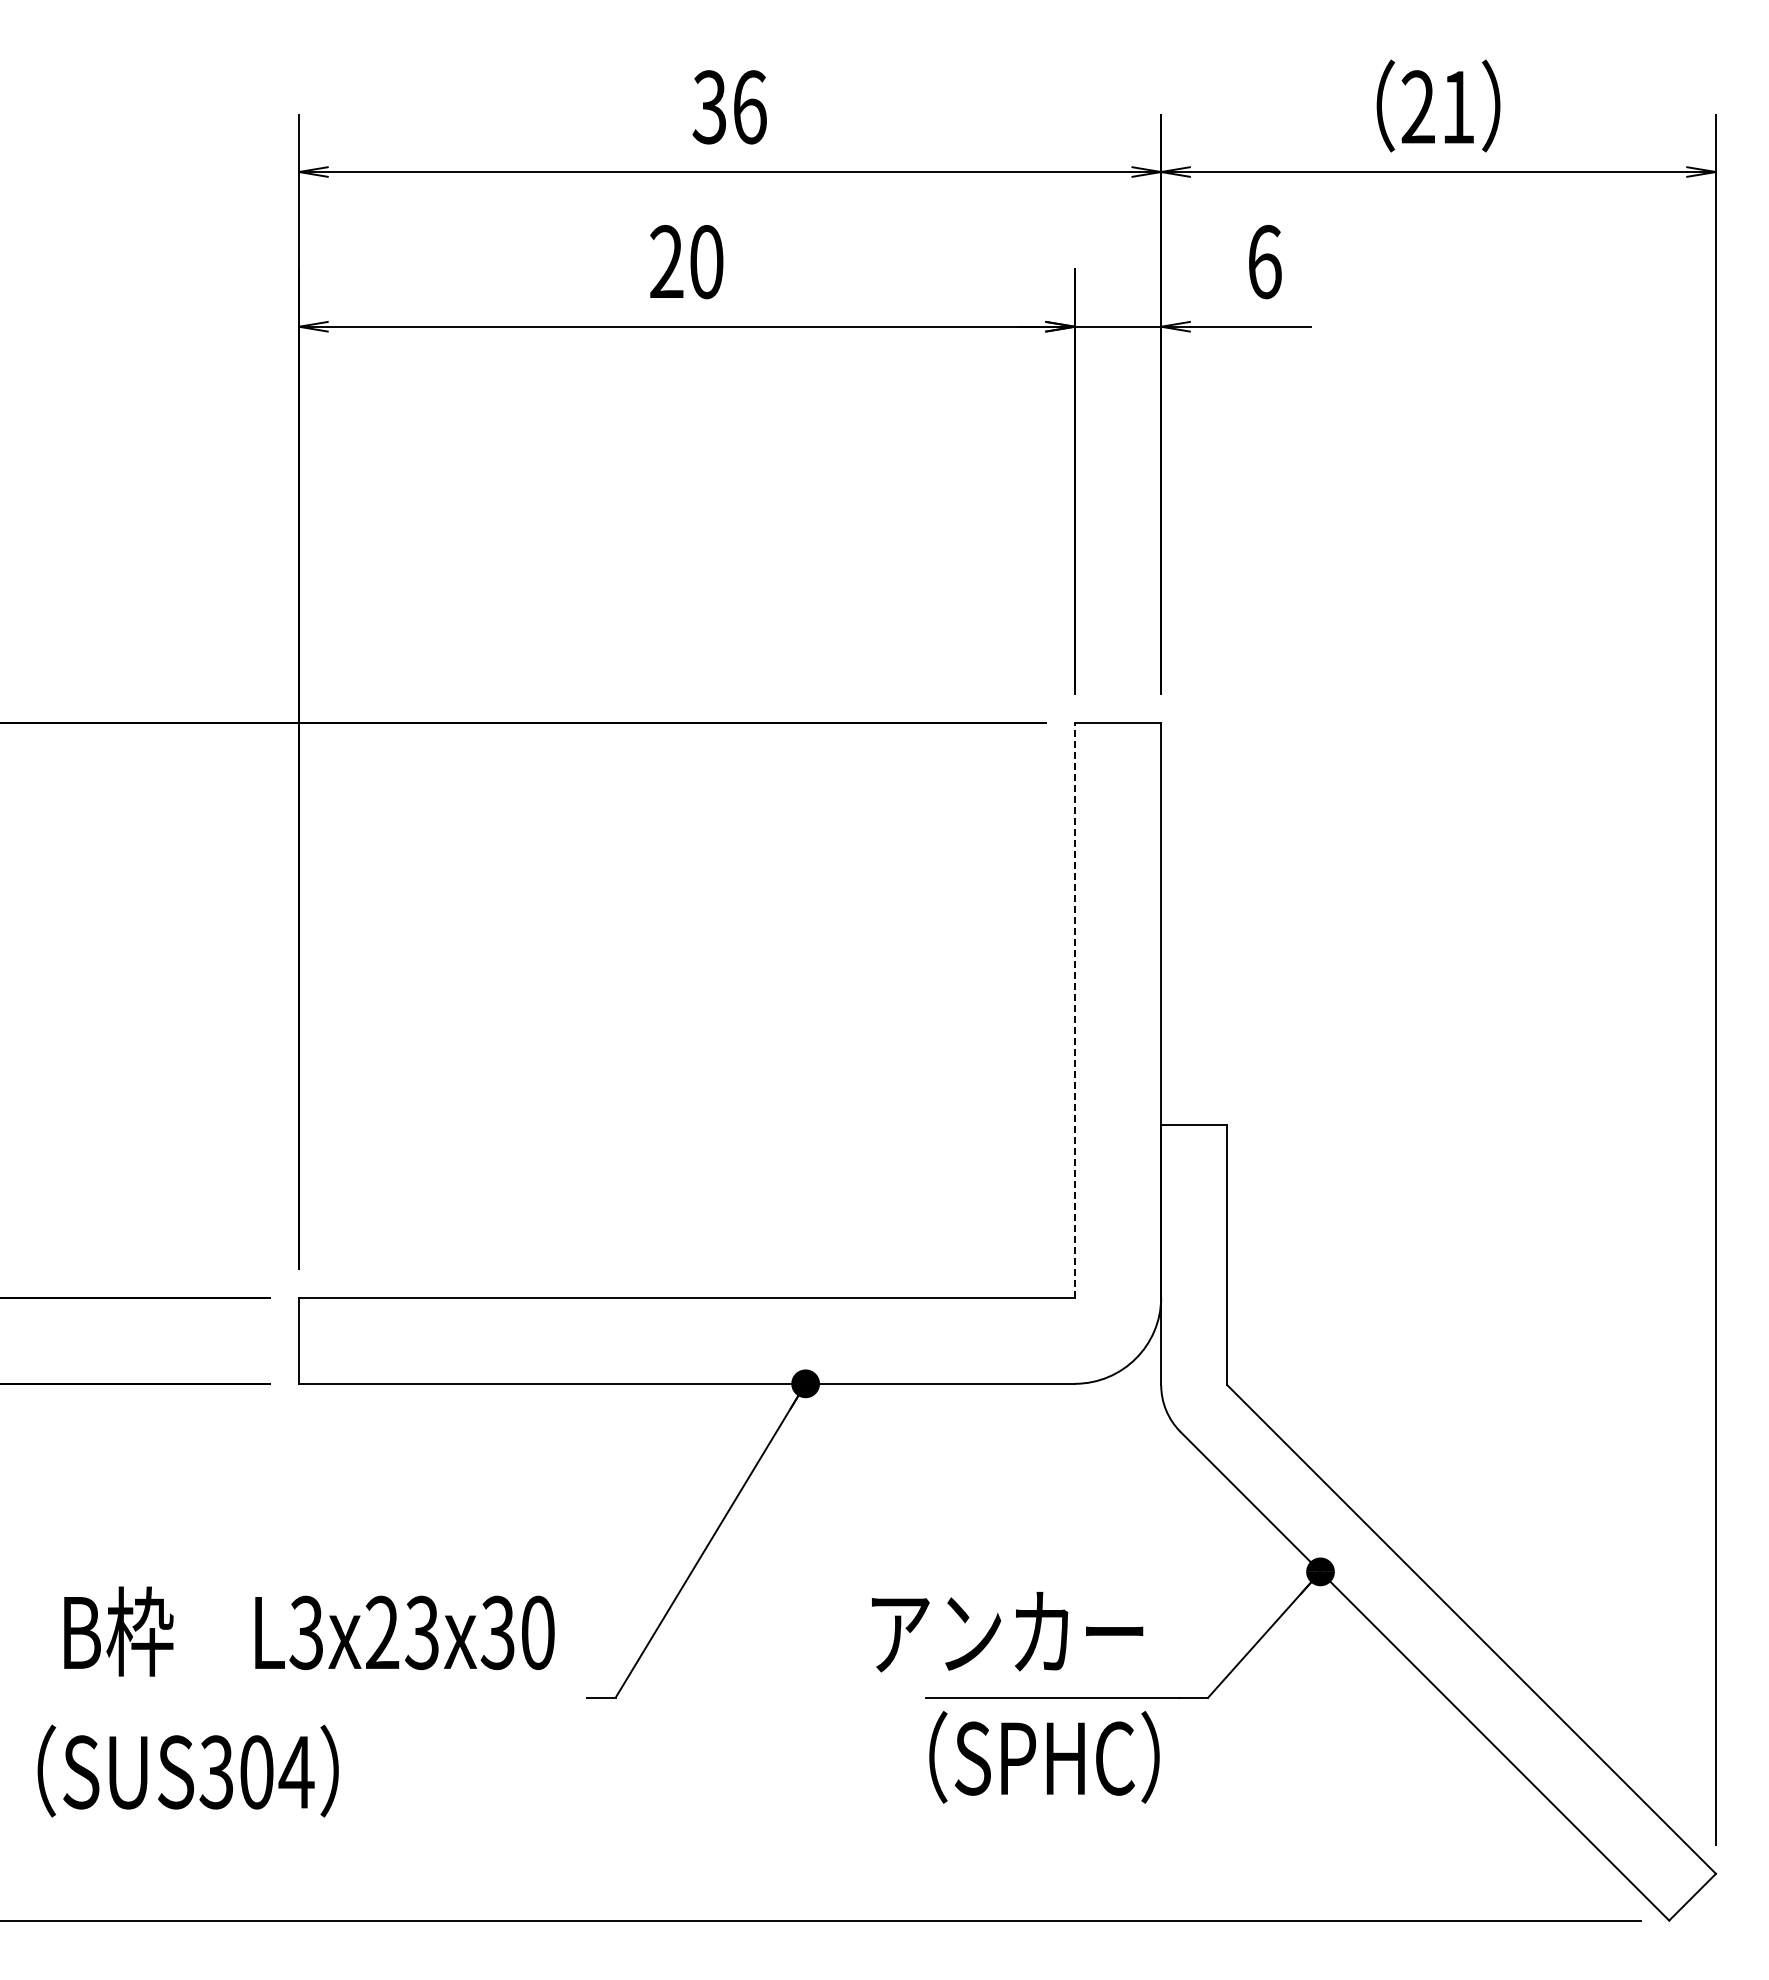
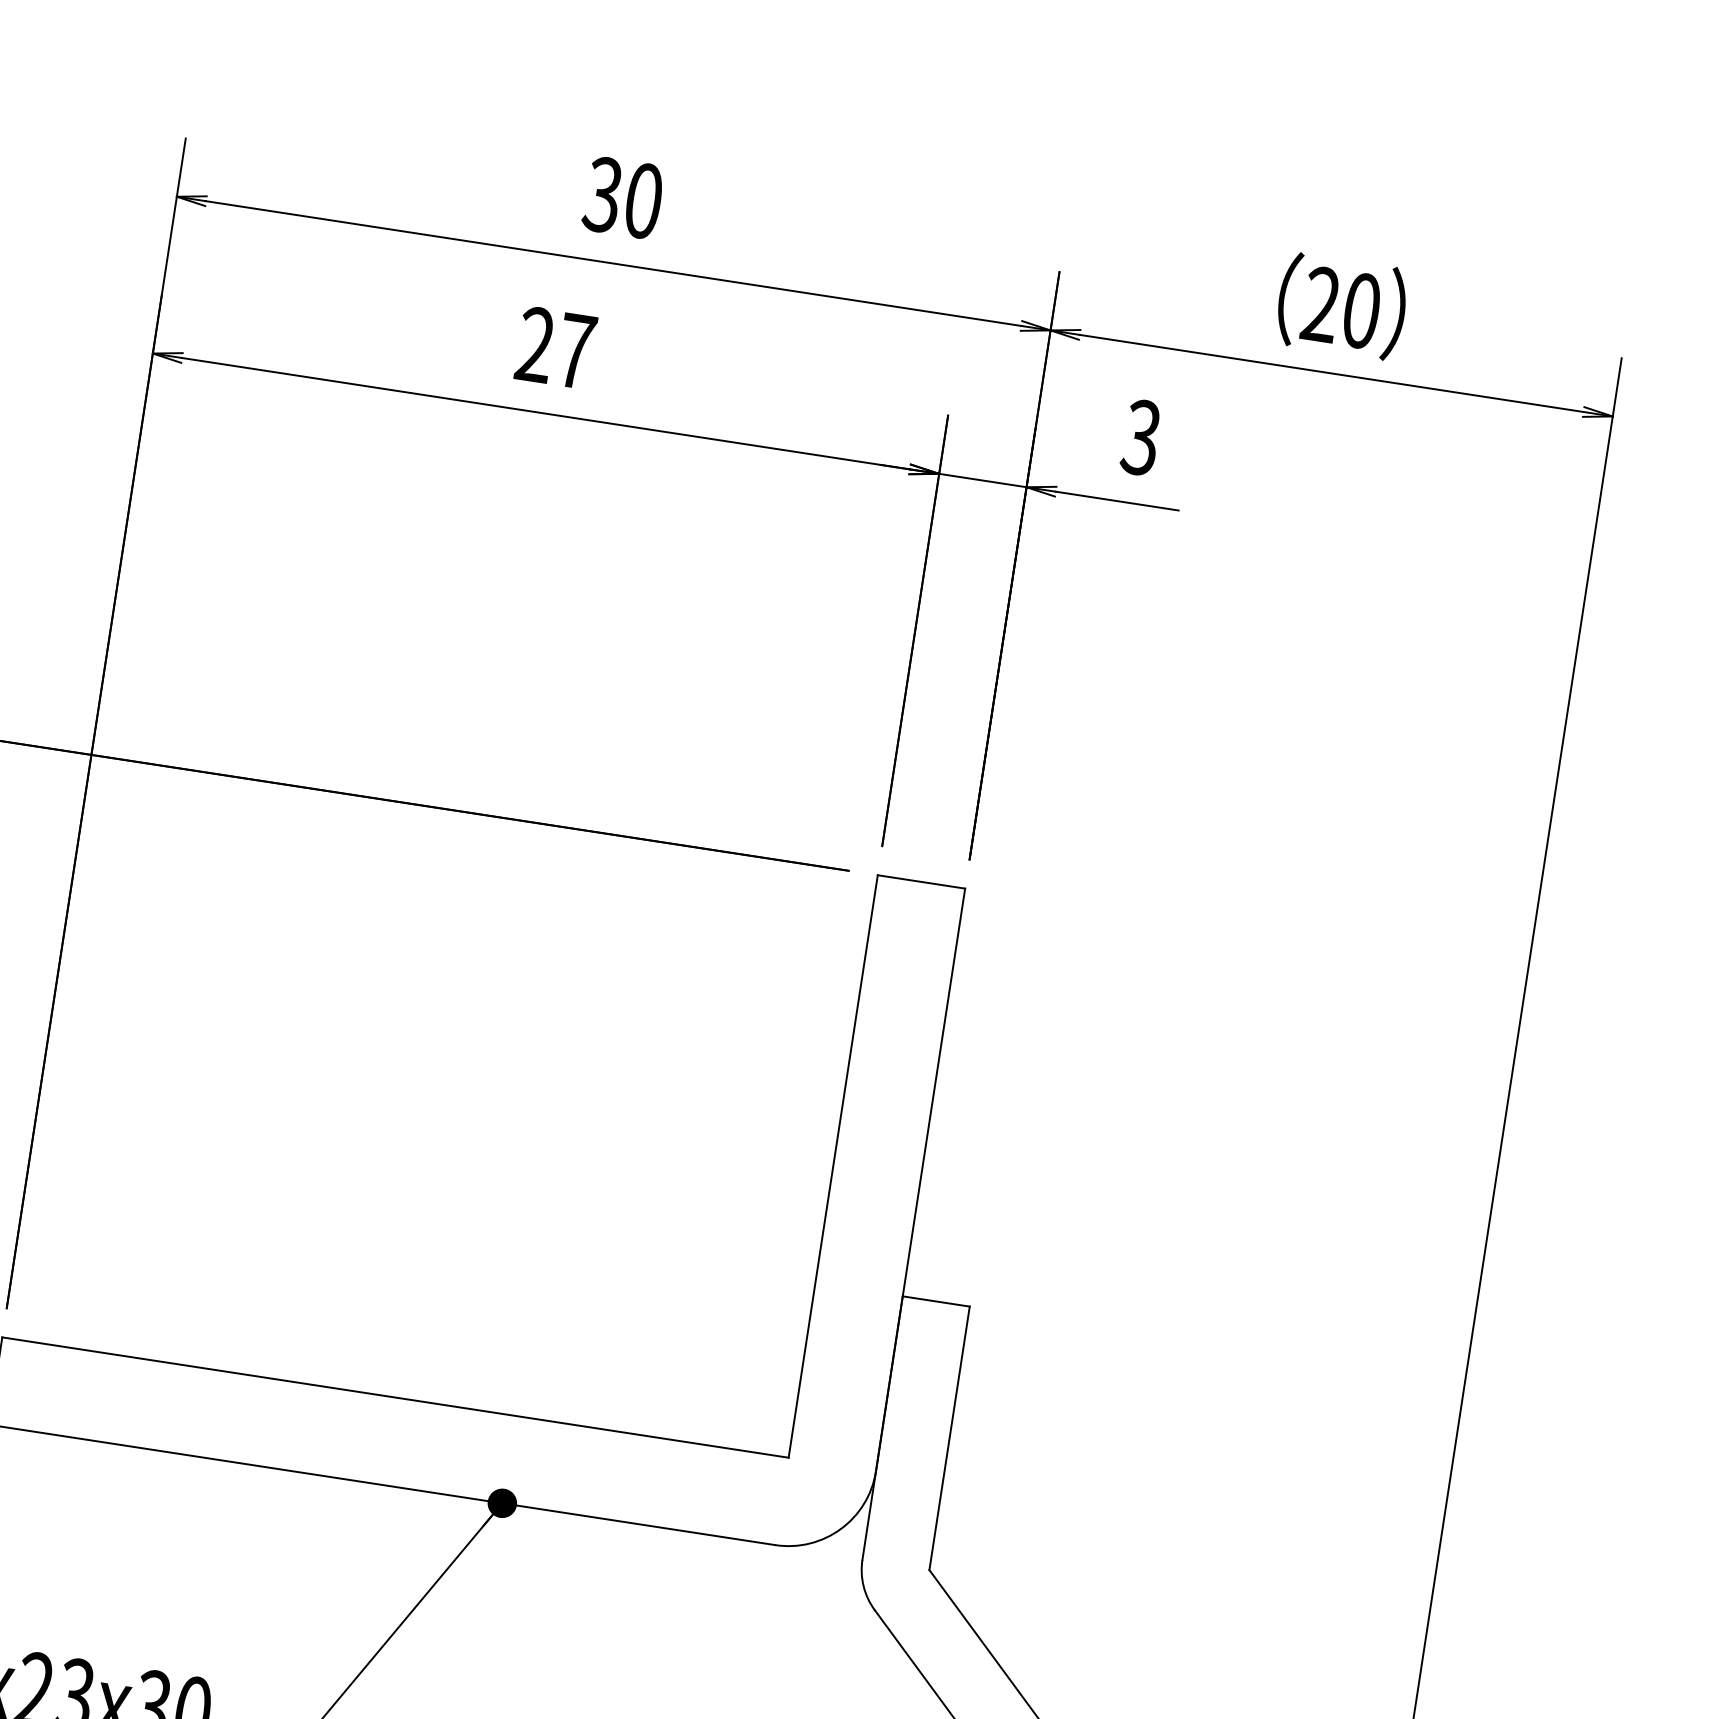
text: (749, 107) -> (643, 201), 36 -> 30
text: (1458, 107) -> (1361, 311), 21 -> 20
text: (706, 262) -> (575, 351), 20 -> 27
text: (1264, 262) -> (1141, 438), 6 -> 3
line: (1074, 1009) -> (832, 1165), dashed -> solid

